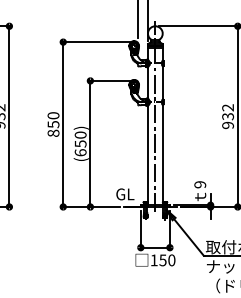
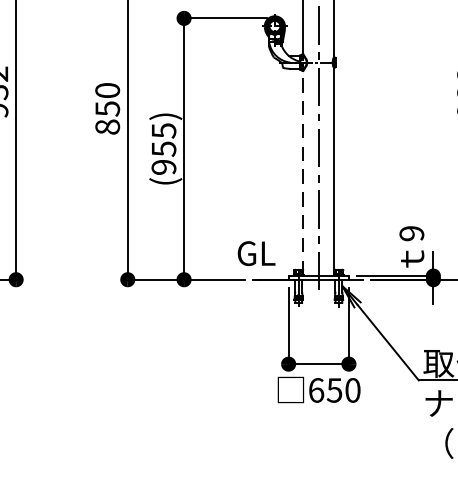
text: (80, 143) -> (163, 148), (650) -> (955)
line: (147, 155) -> (302, 172), solid -> dashed
text: (153, 260) -> (314, 390), 150 -> 650

